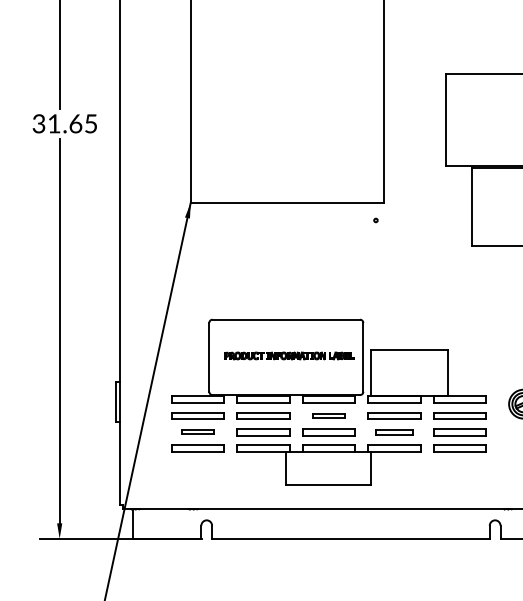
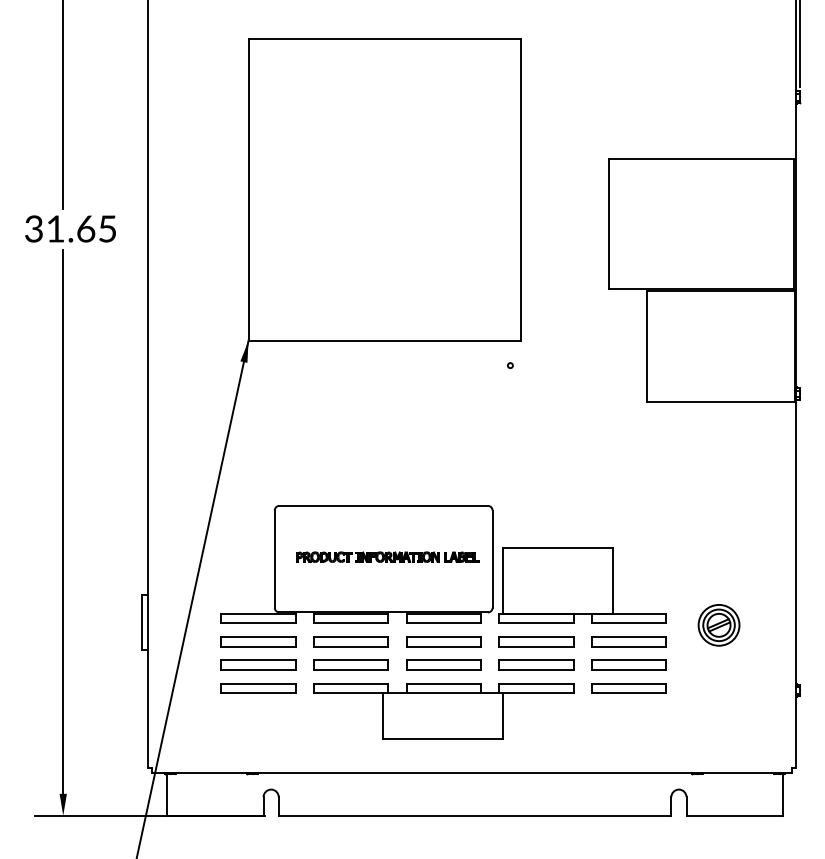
part: (328, 415) -> (443, 641), size x1.67
part: (197, 431) -> (258, 664), size x1.67
part: (394, 431) -> (536, 664), size x1.43

